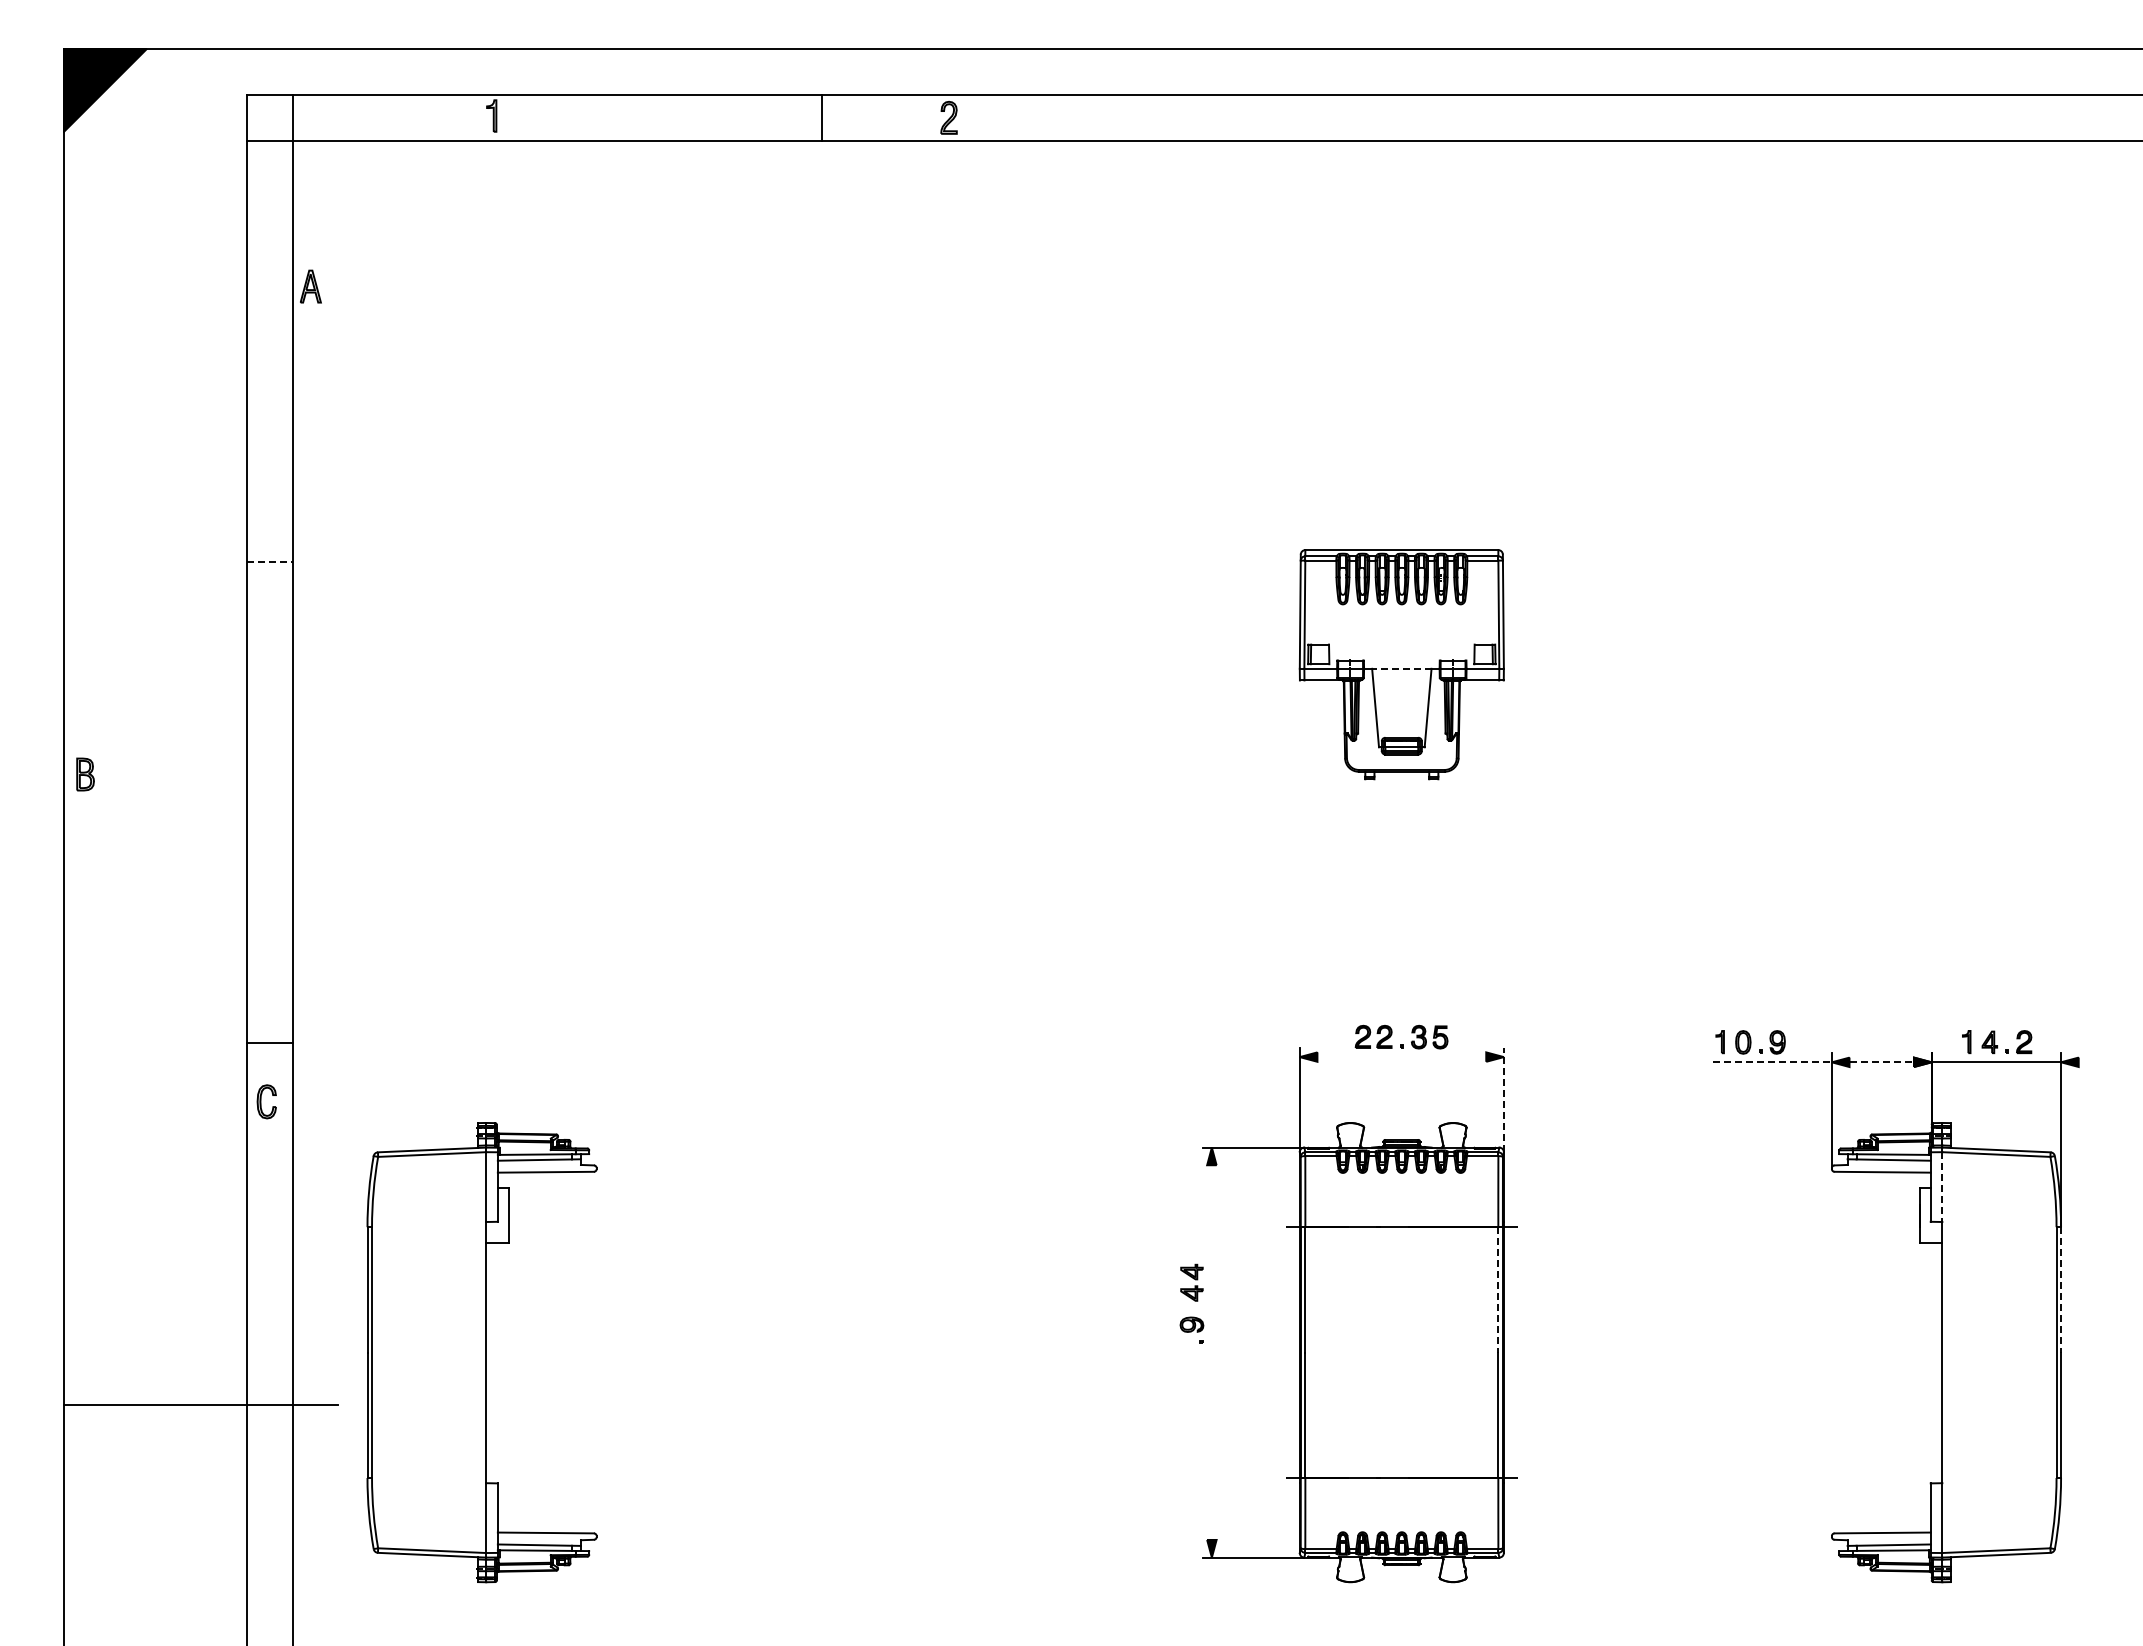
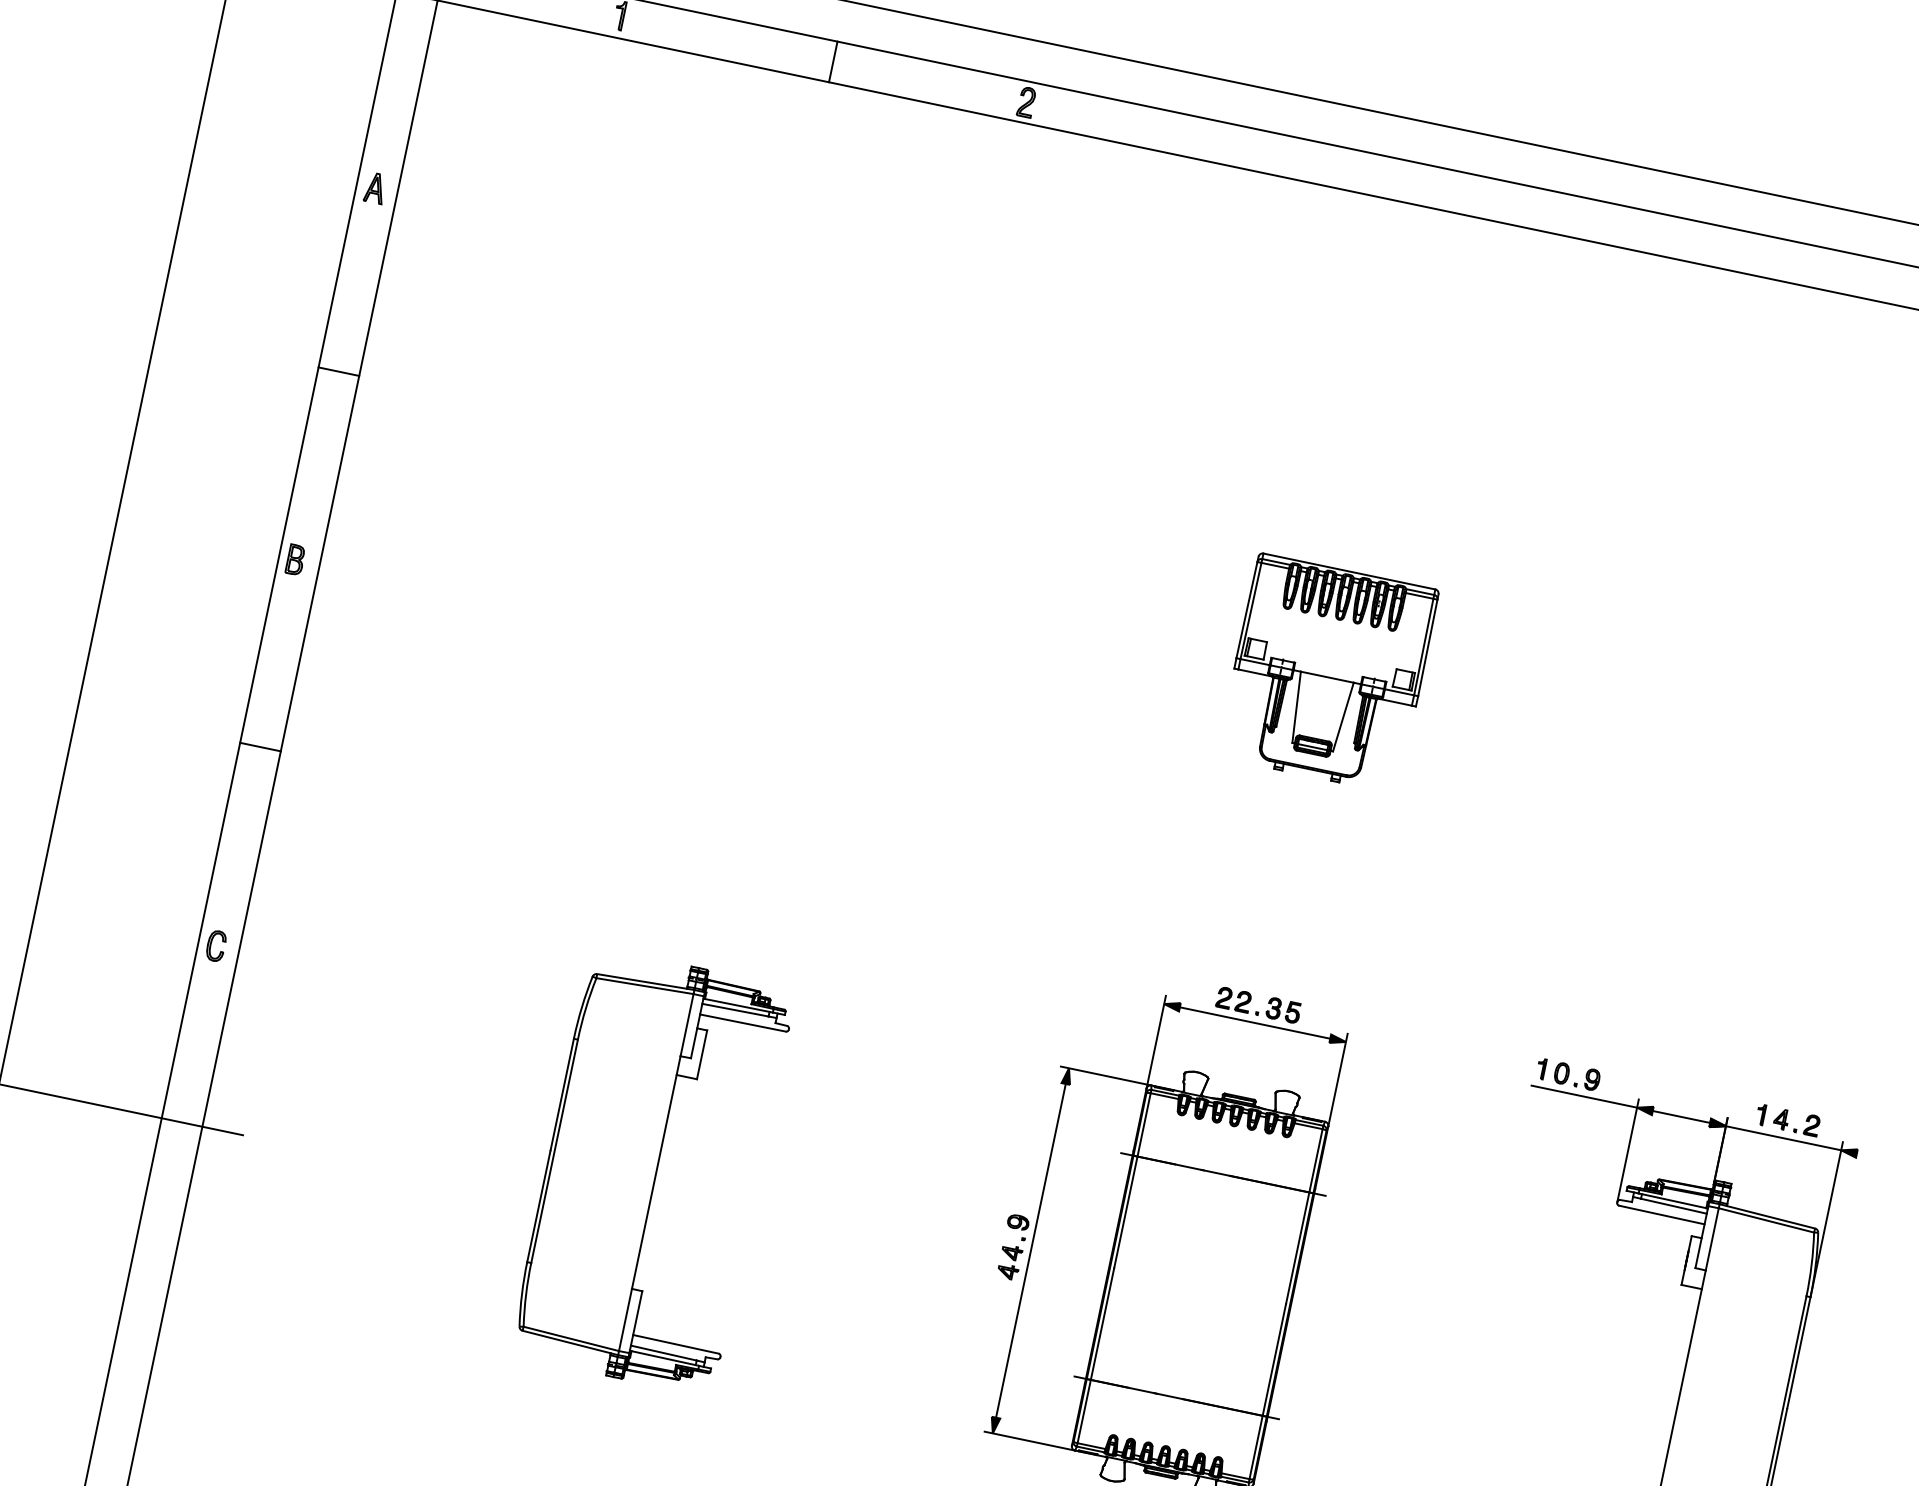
line: (821, 117) -> (832, 61), moved
part: (310, 286) -> (375, 188), moved
line: (269, 562) -> (338, 371), dashed -> solid
line: (1401, 668) -> (1327, 676), dashed -> solid
part: (85, 774) -> (295, 559), moved
line: (269, 1042) -> (260, 746), moved
line: (1401, 1057) -> (1254, 1023), added
line: (1773, 1062) -> (1585, 1096), dashed -> solid
line: (1882, 1062) -> (1682, 1117), dashed -> solid
line: (1503, 1099) -> (1337, 1079), dashed -> solid
part: (266, 1101) -> (215, 945), moved
line: (1942, 1187) -> (1712, 1239), dashed -> solid
part: (1191, 1282) -> (1009, 1262), moved
line: (1498, 1289) -> (1297, 1247), dashed -> solid
line: (2061, 1289) -> (1799, 1352), dashed -> solid
part: (481, 1352) -> (652, 1171), moved
line: (1211, 1352) -> (1030, 1250), added

